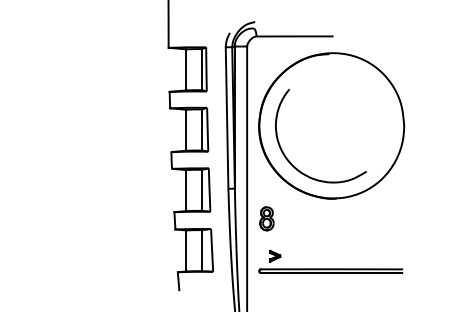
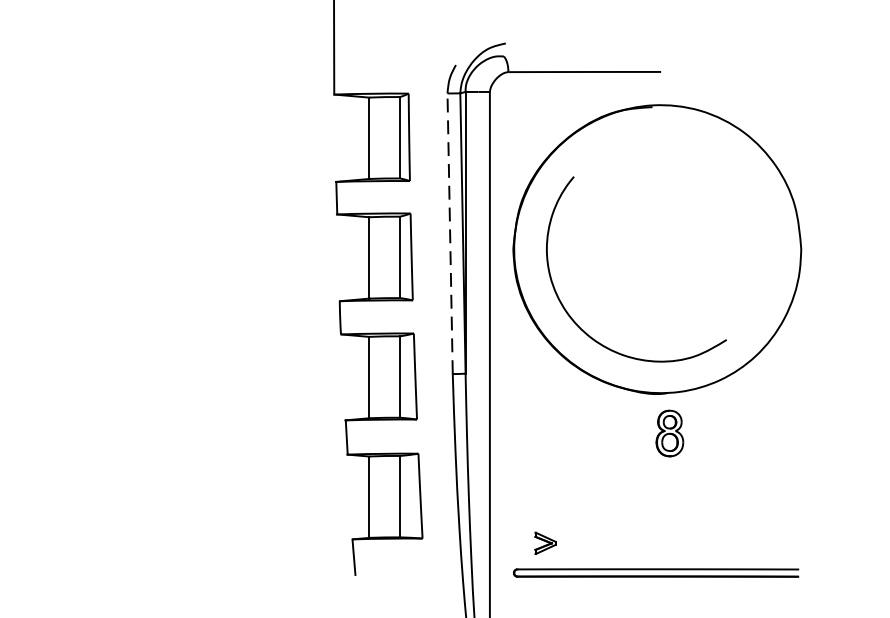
line: (227, 118) -> (450, 234), solid -> dashed
part: (266, 218) -> (668, 432), moved
part: (330, 268) -> (655, 567), moved

